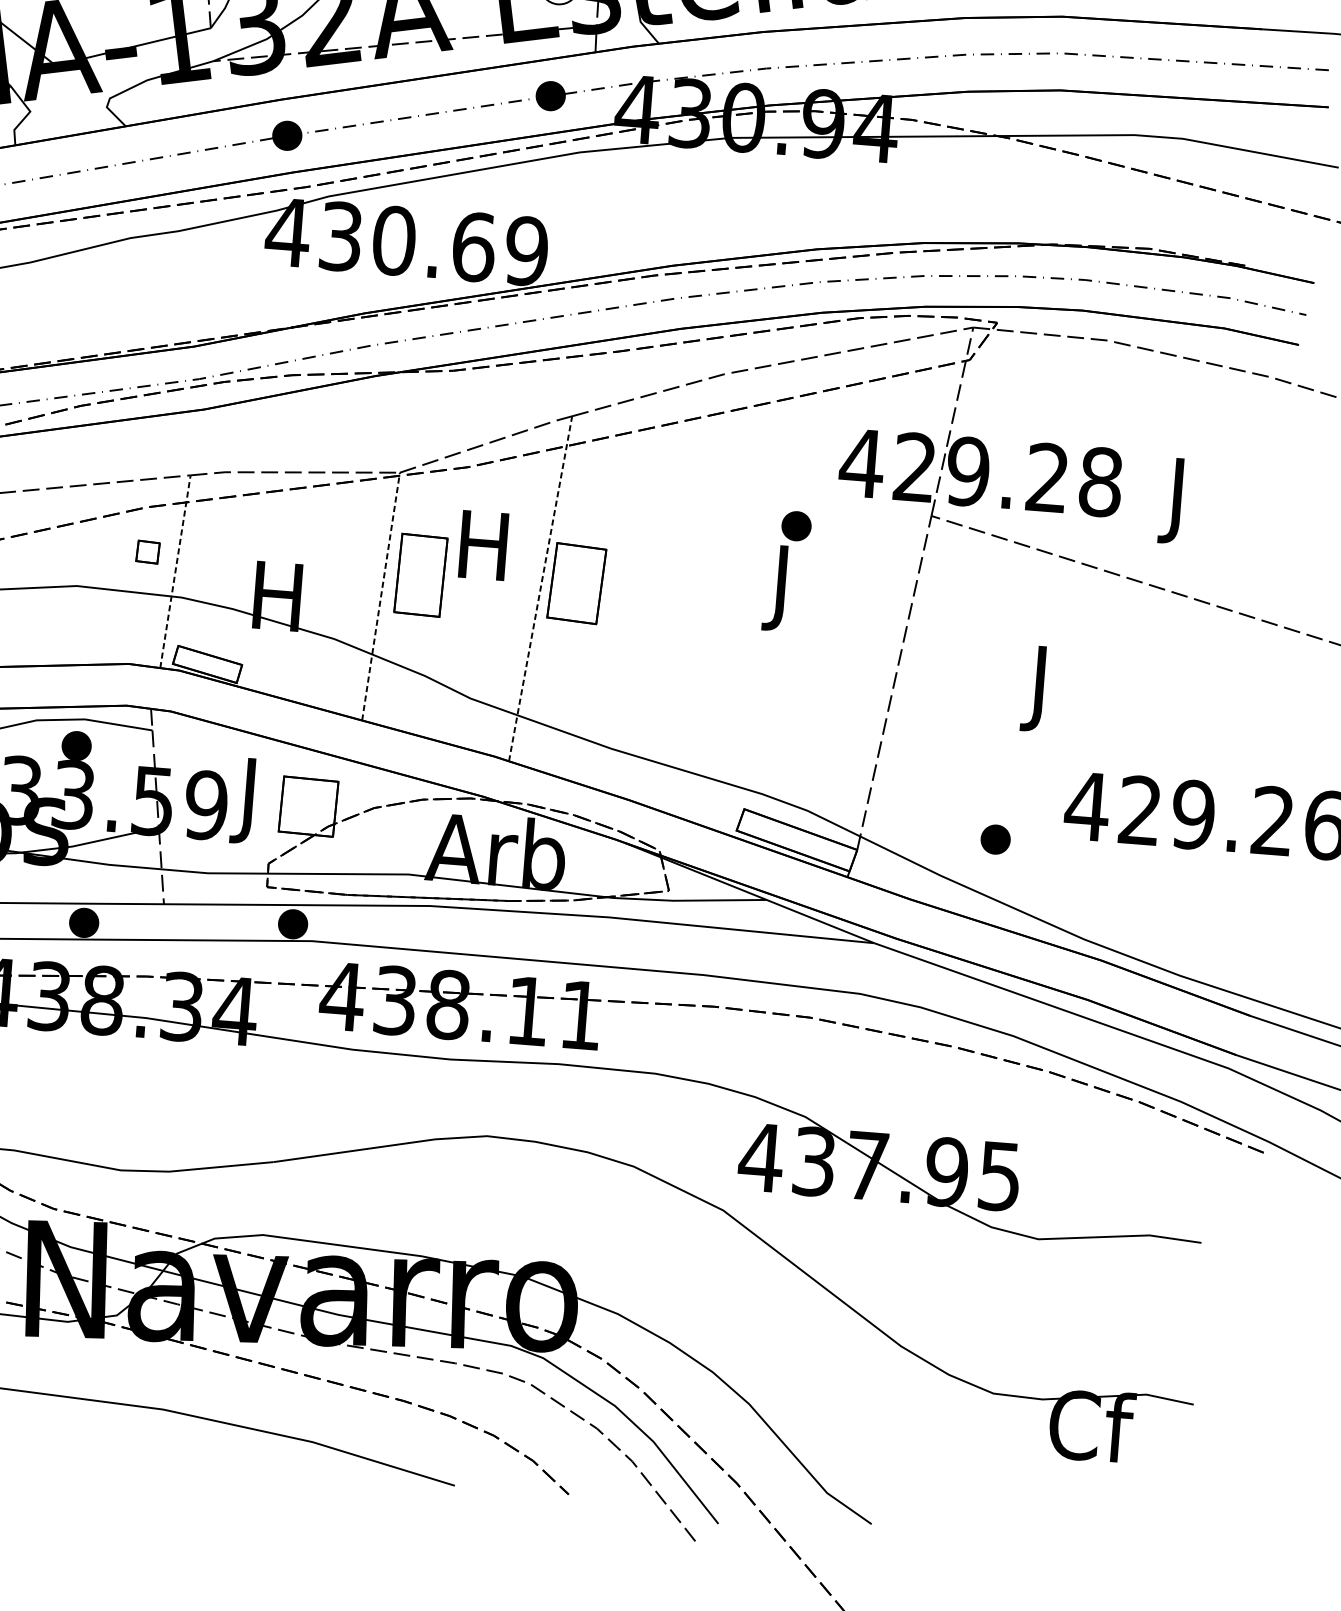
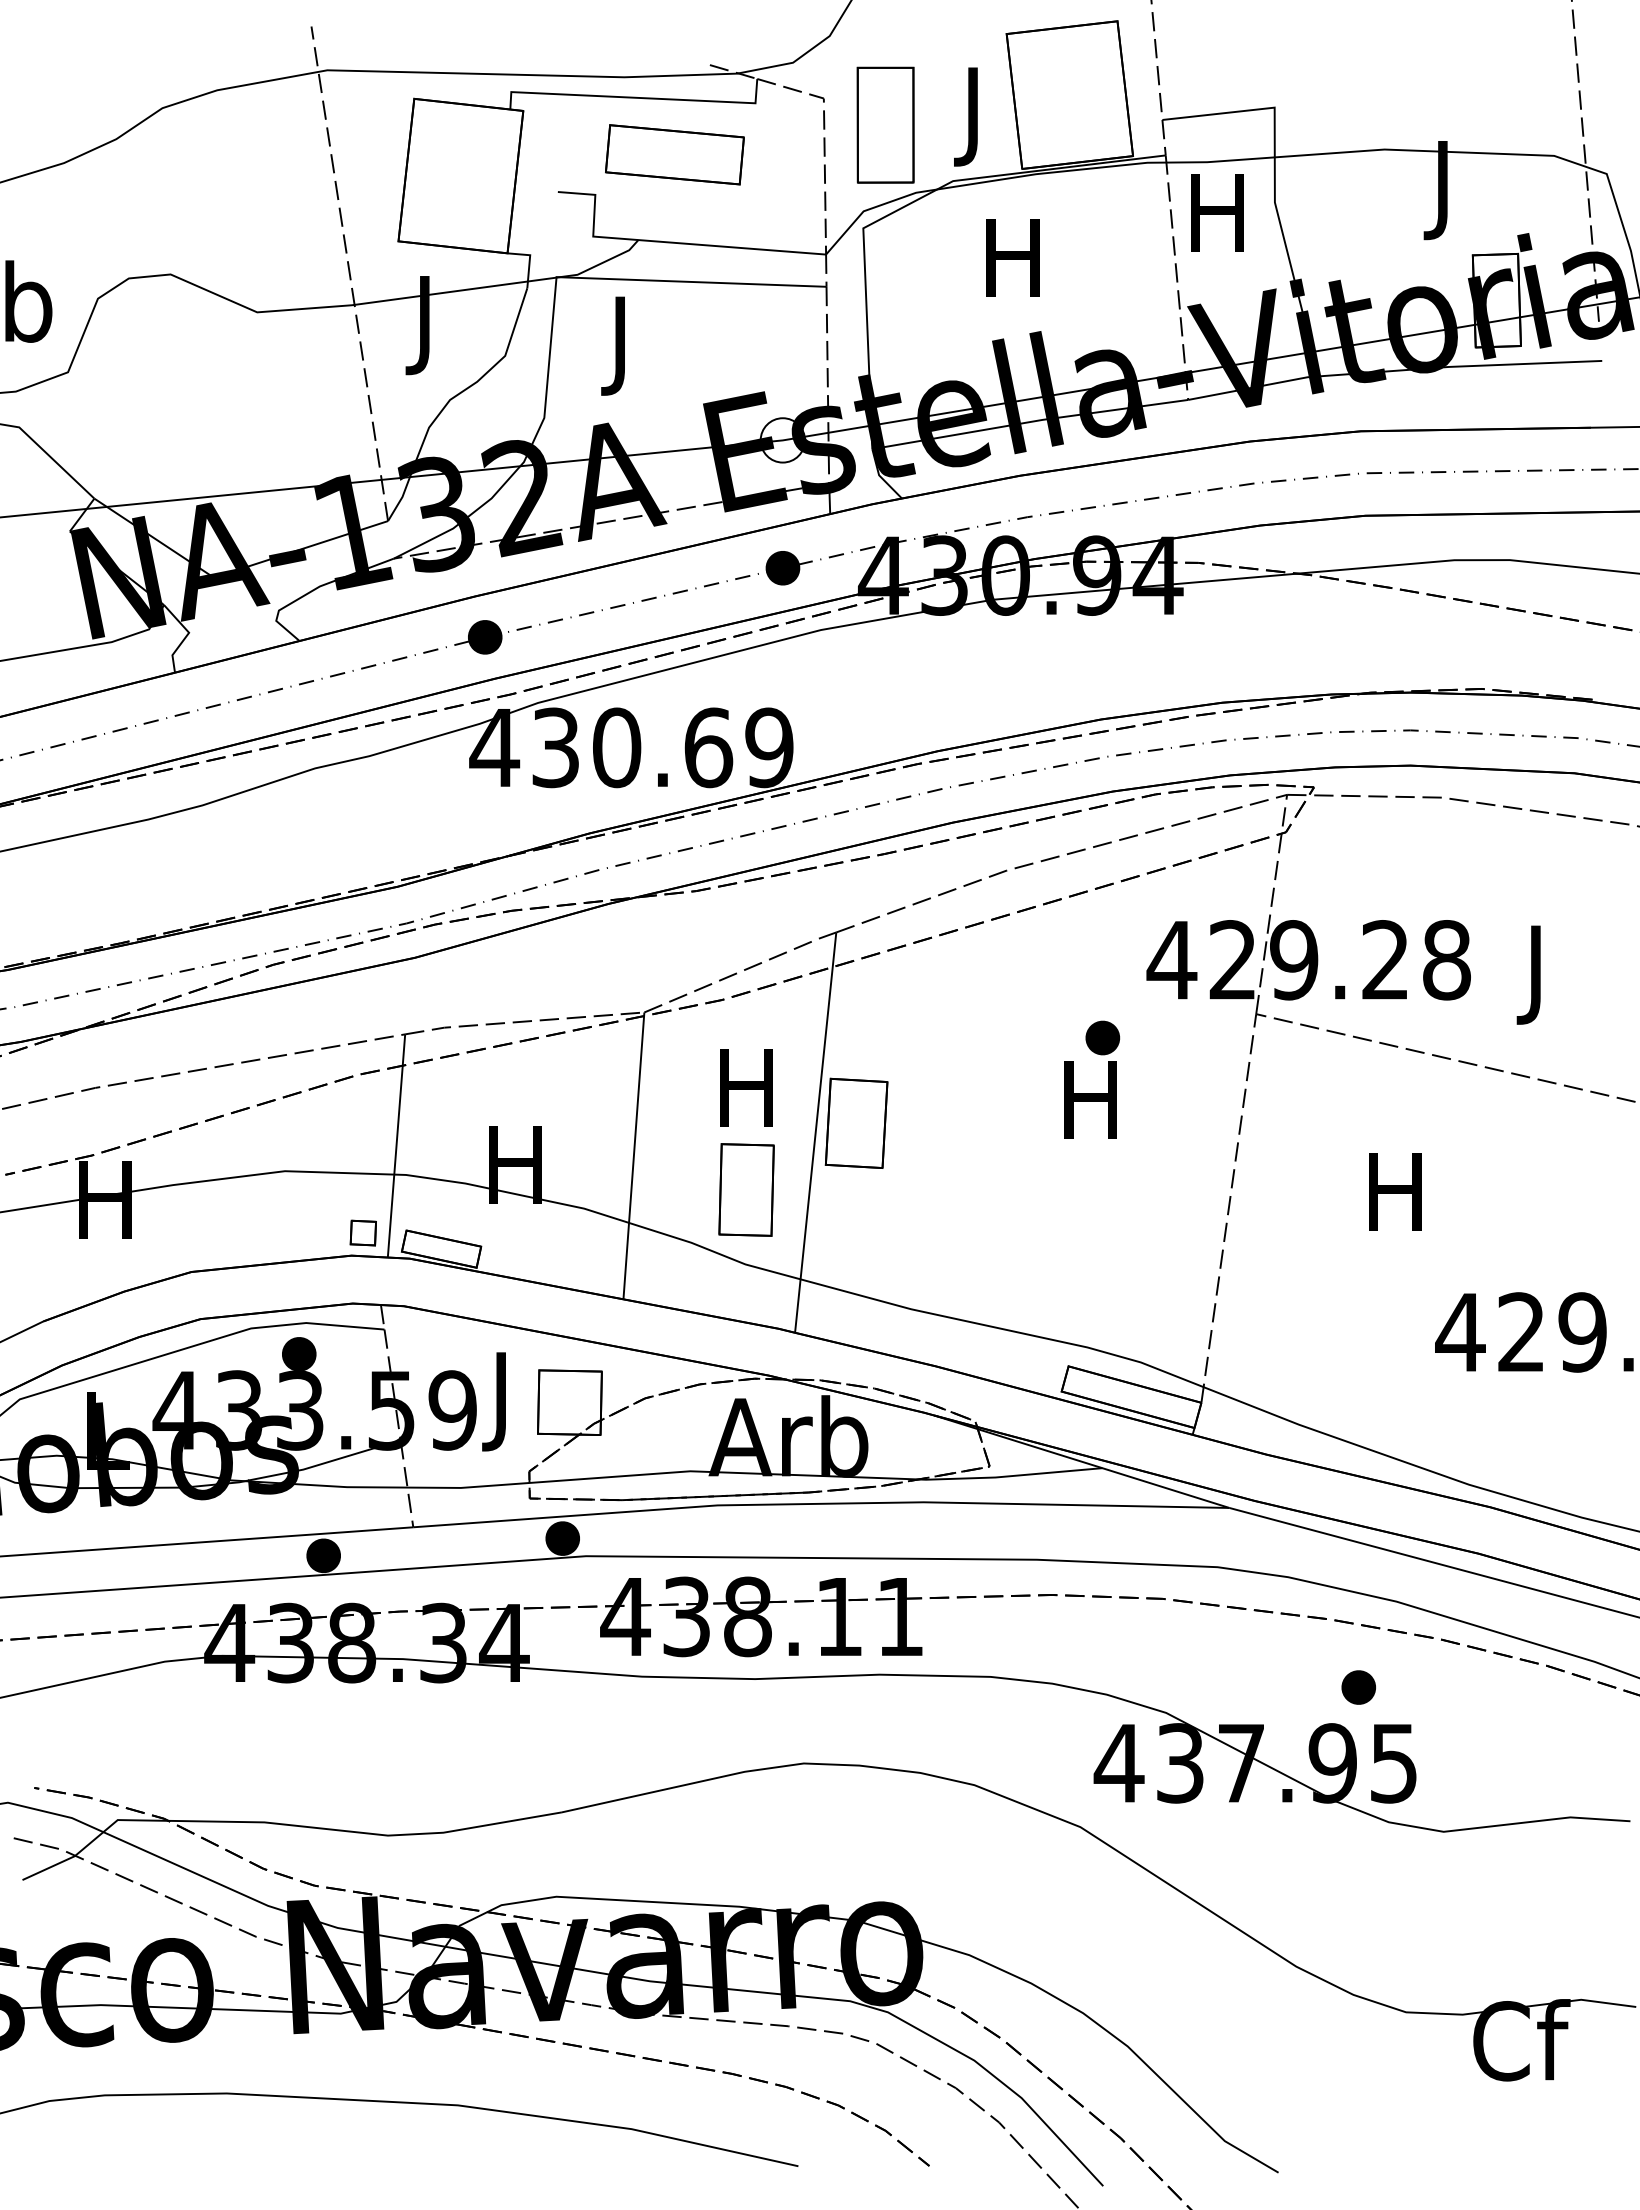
part: (147, 551) -> (362, 1232), moved
line: (175, 571) -> (396, 1145), dashed -> solid
part: (420, 574) -> (746, 1189), moved
line: (540, 588) -> (815, 1132), dashed -> solid
text: (780, 588) -> (1090, 1110), J -> H
line: (380, 596) -> (633, 1155), dashed -> solid
text: (1039, 689) -> (1395, 1202), J -> H
part: (995, 839) -> (1358, 1687), moved

